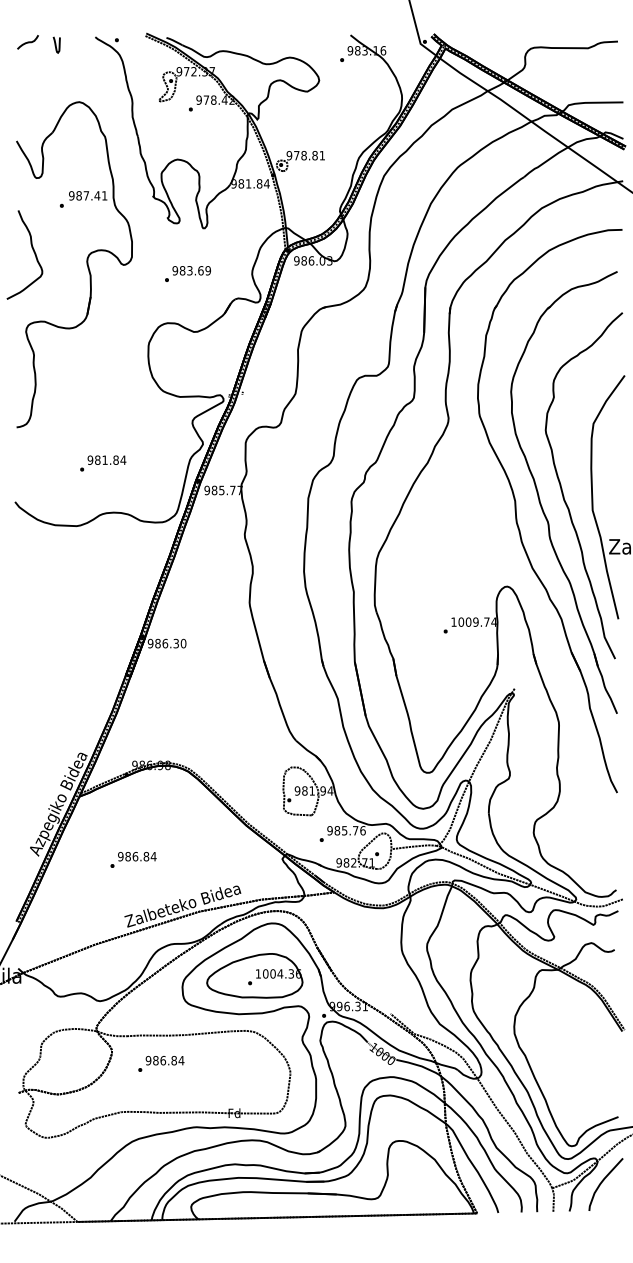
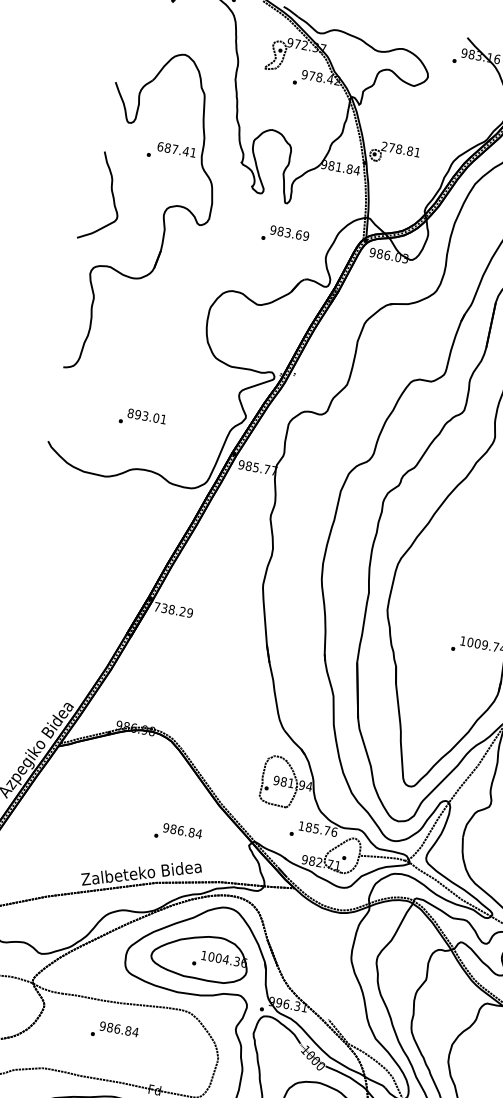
text: (289, 155) -> (384, 146), 978.81 -> 278.81
text: (71, 195) -> (160, 146), 987.41 -> 687.41
text: (187, 273) -> (285, 235), moved
text: (106, 459) -> (146, 415), 981.84 -> 893.01
text: (166, 643) -> (173, 609), 986.30 -> 738.29
text: (329, 830) -> (301, 825), 985.76 -> 185.76
text: (133, 859) -> (178, 833), moved
text: (161, 1063) -> (115, 1031), moved

